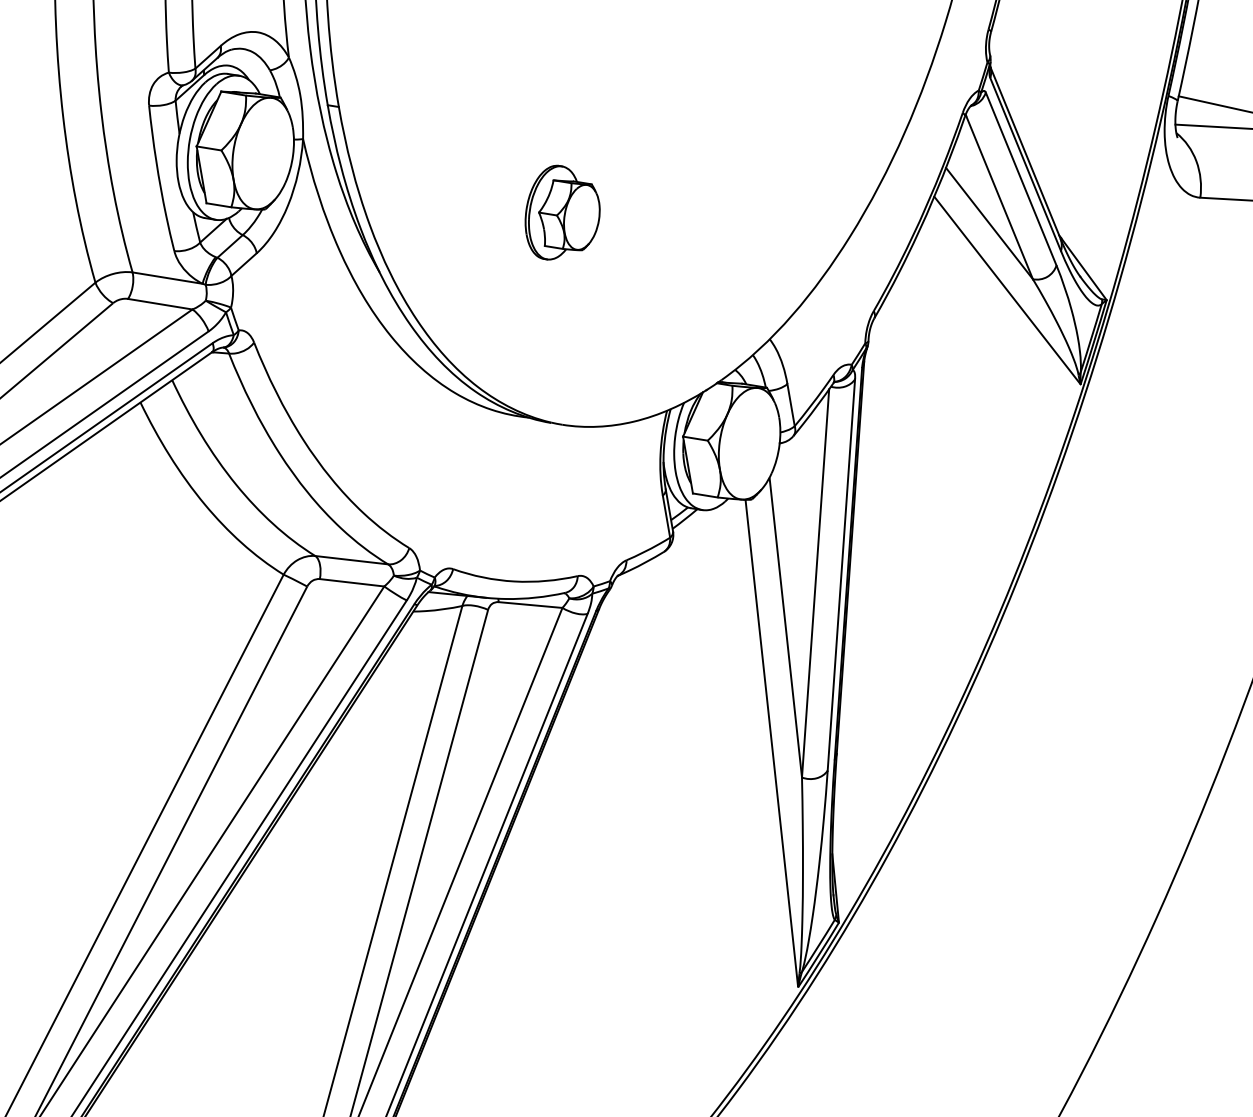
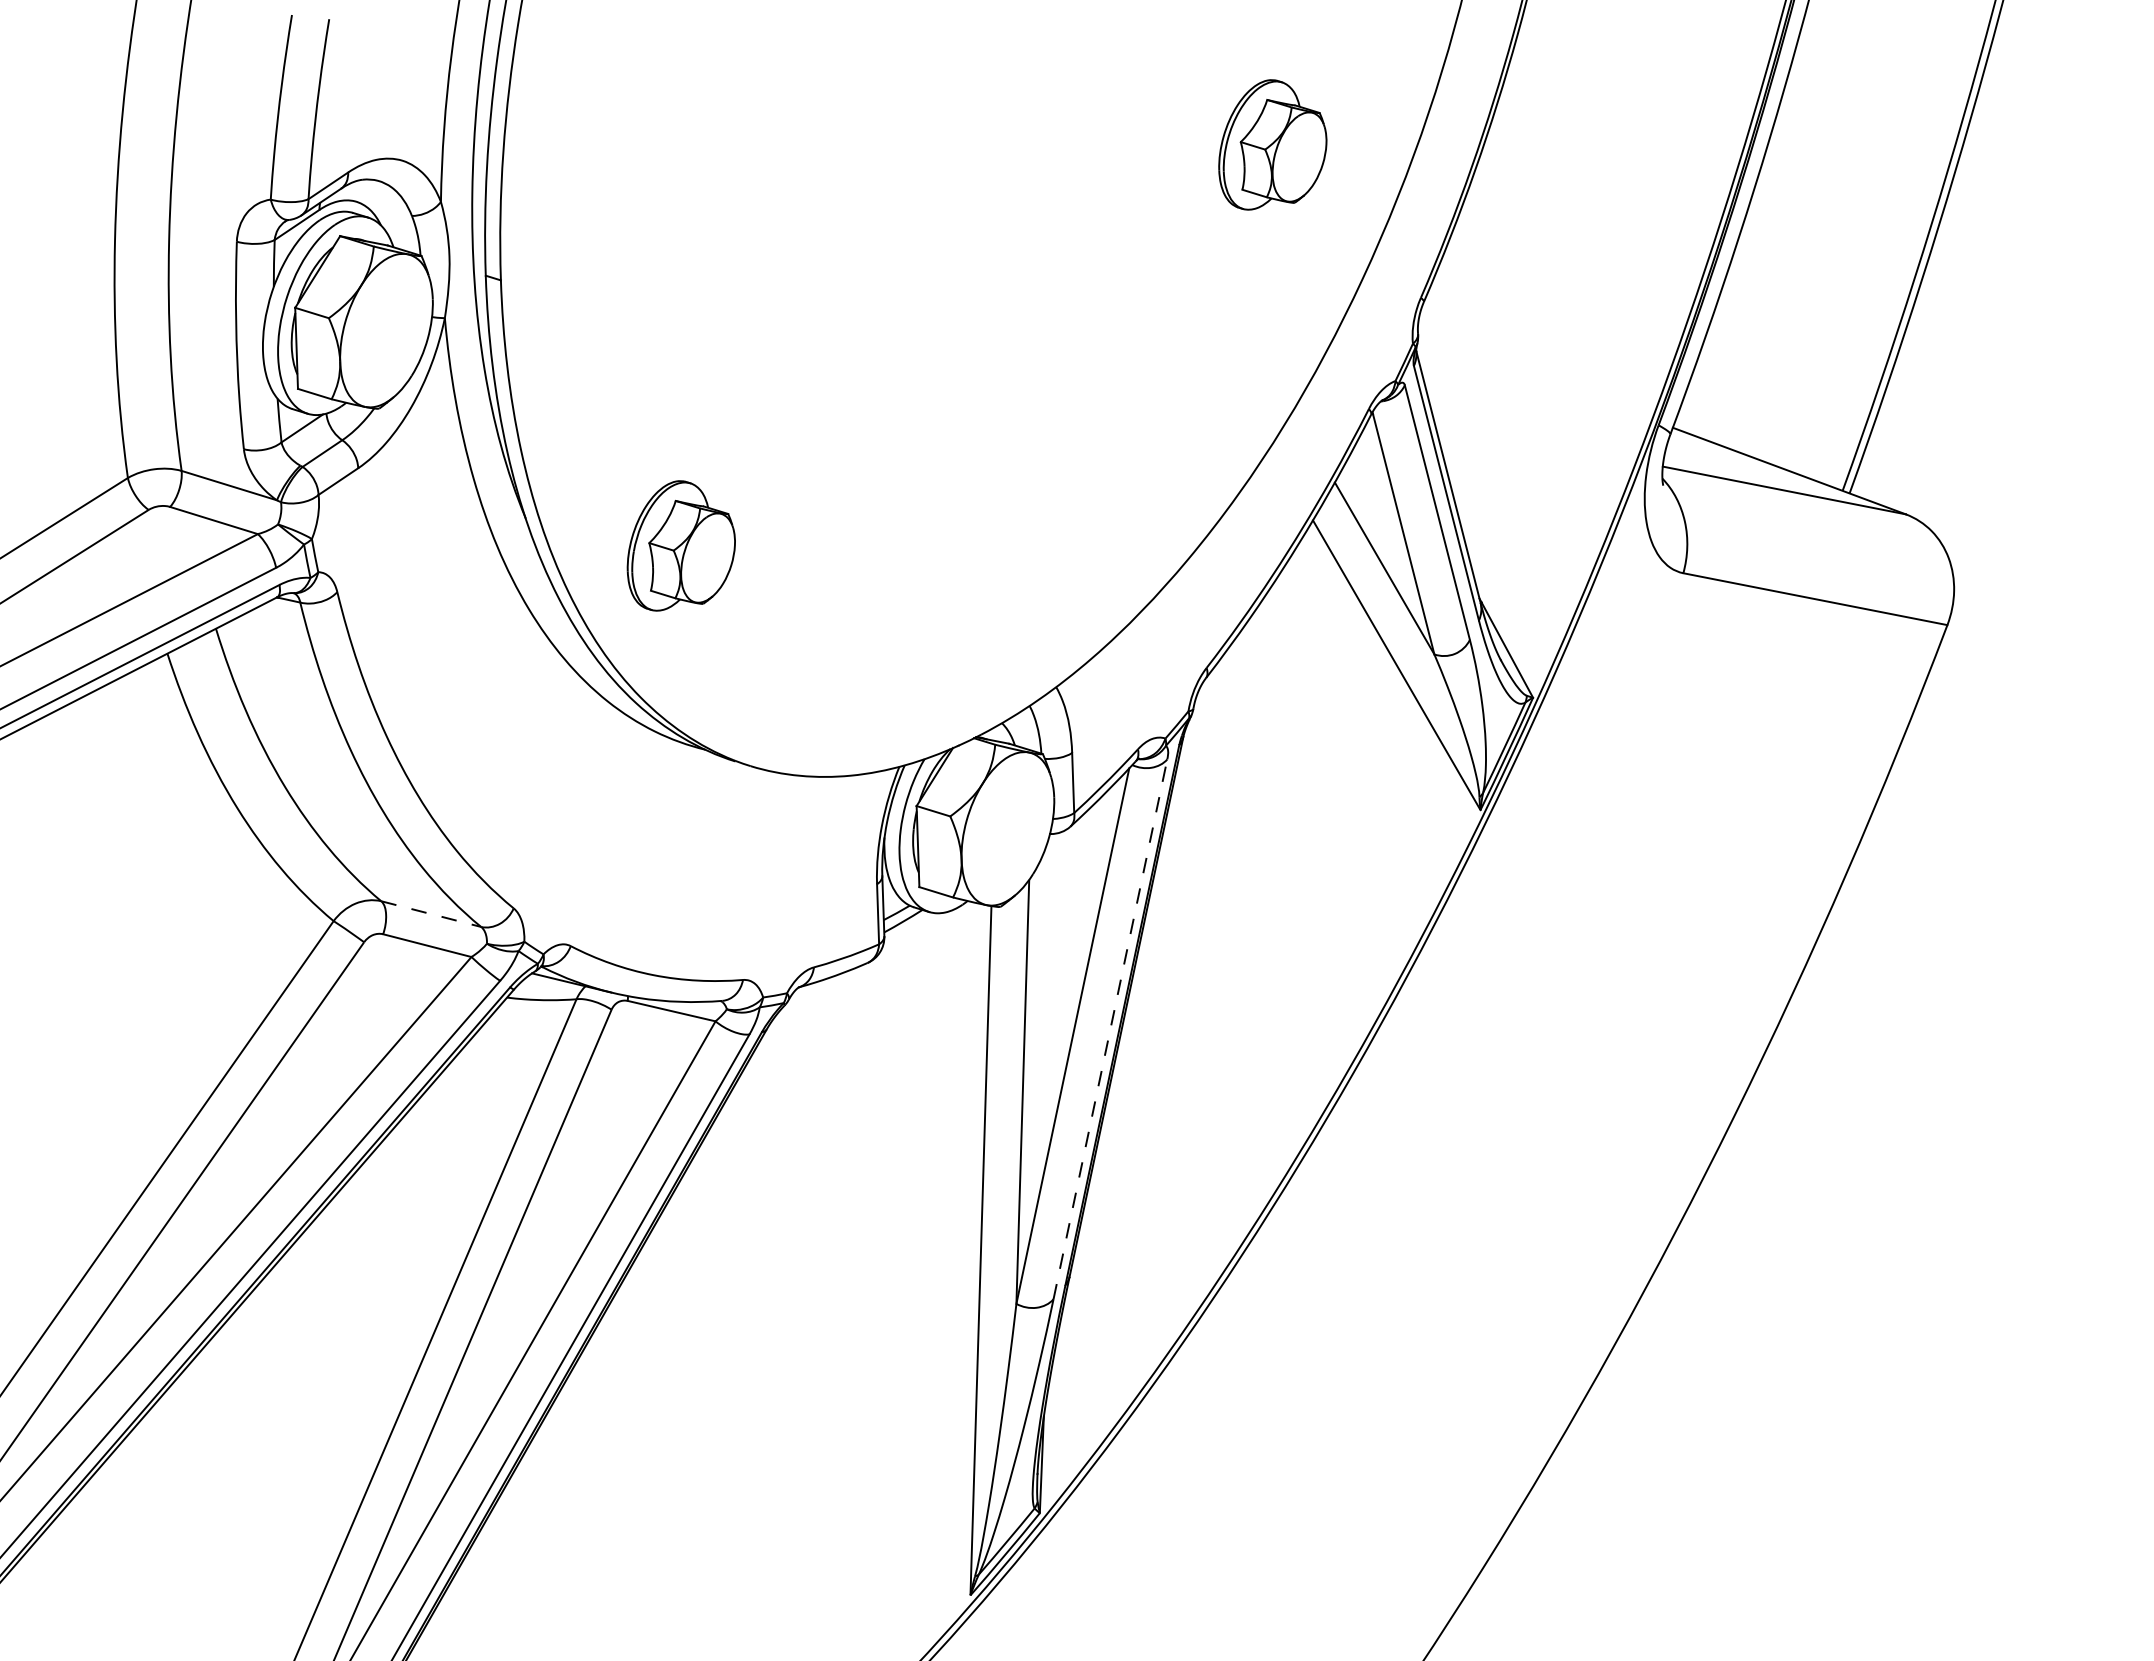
part: (561, 211) -> (680, 545), moved
line: (351, 560) -> (431, 914), solid -> dashed
line: (841, 575) -> (1110, 1029), solid -> dashed

